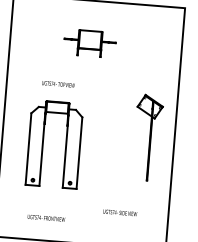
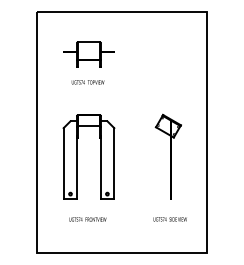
part: (89, 43) -> (88, 54), moved
text: (57, 84) -> (87, 82), moved
part: (146, 137) -> (167, 156), moved
text: (119, 212) -> (169, 219), moved
text: (46, 218) -> (87, 219), moved

